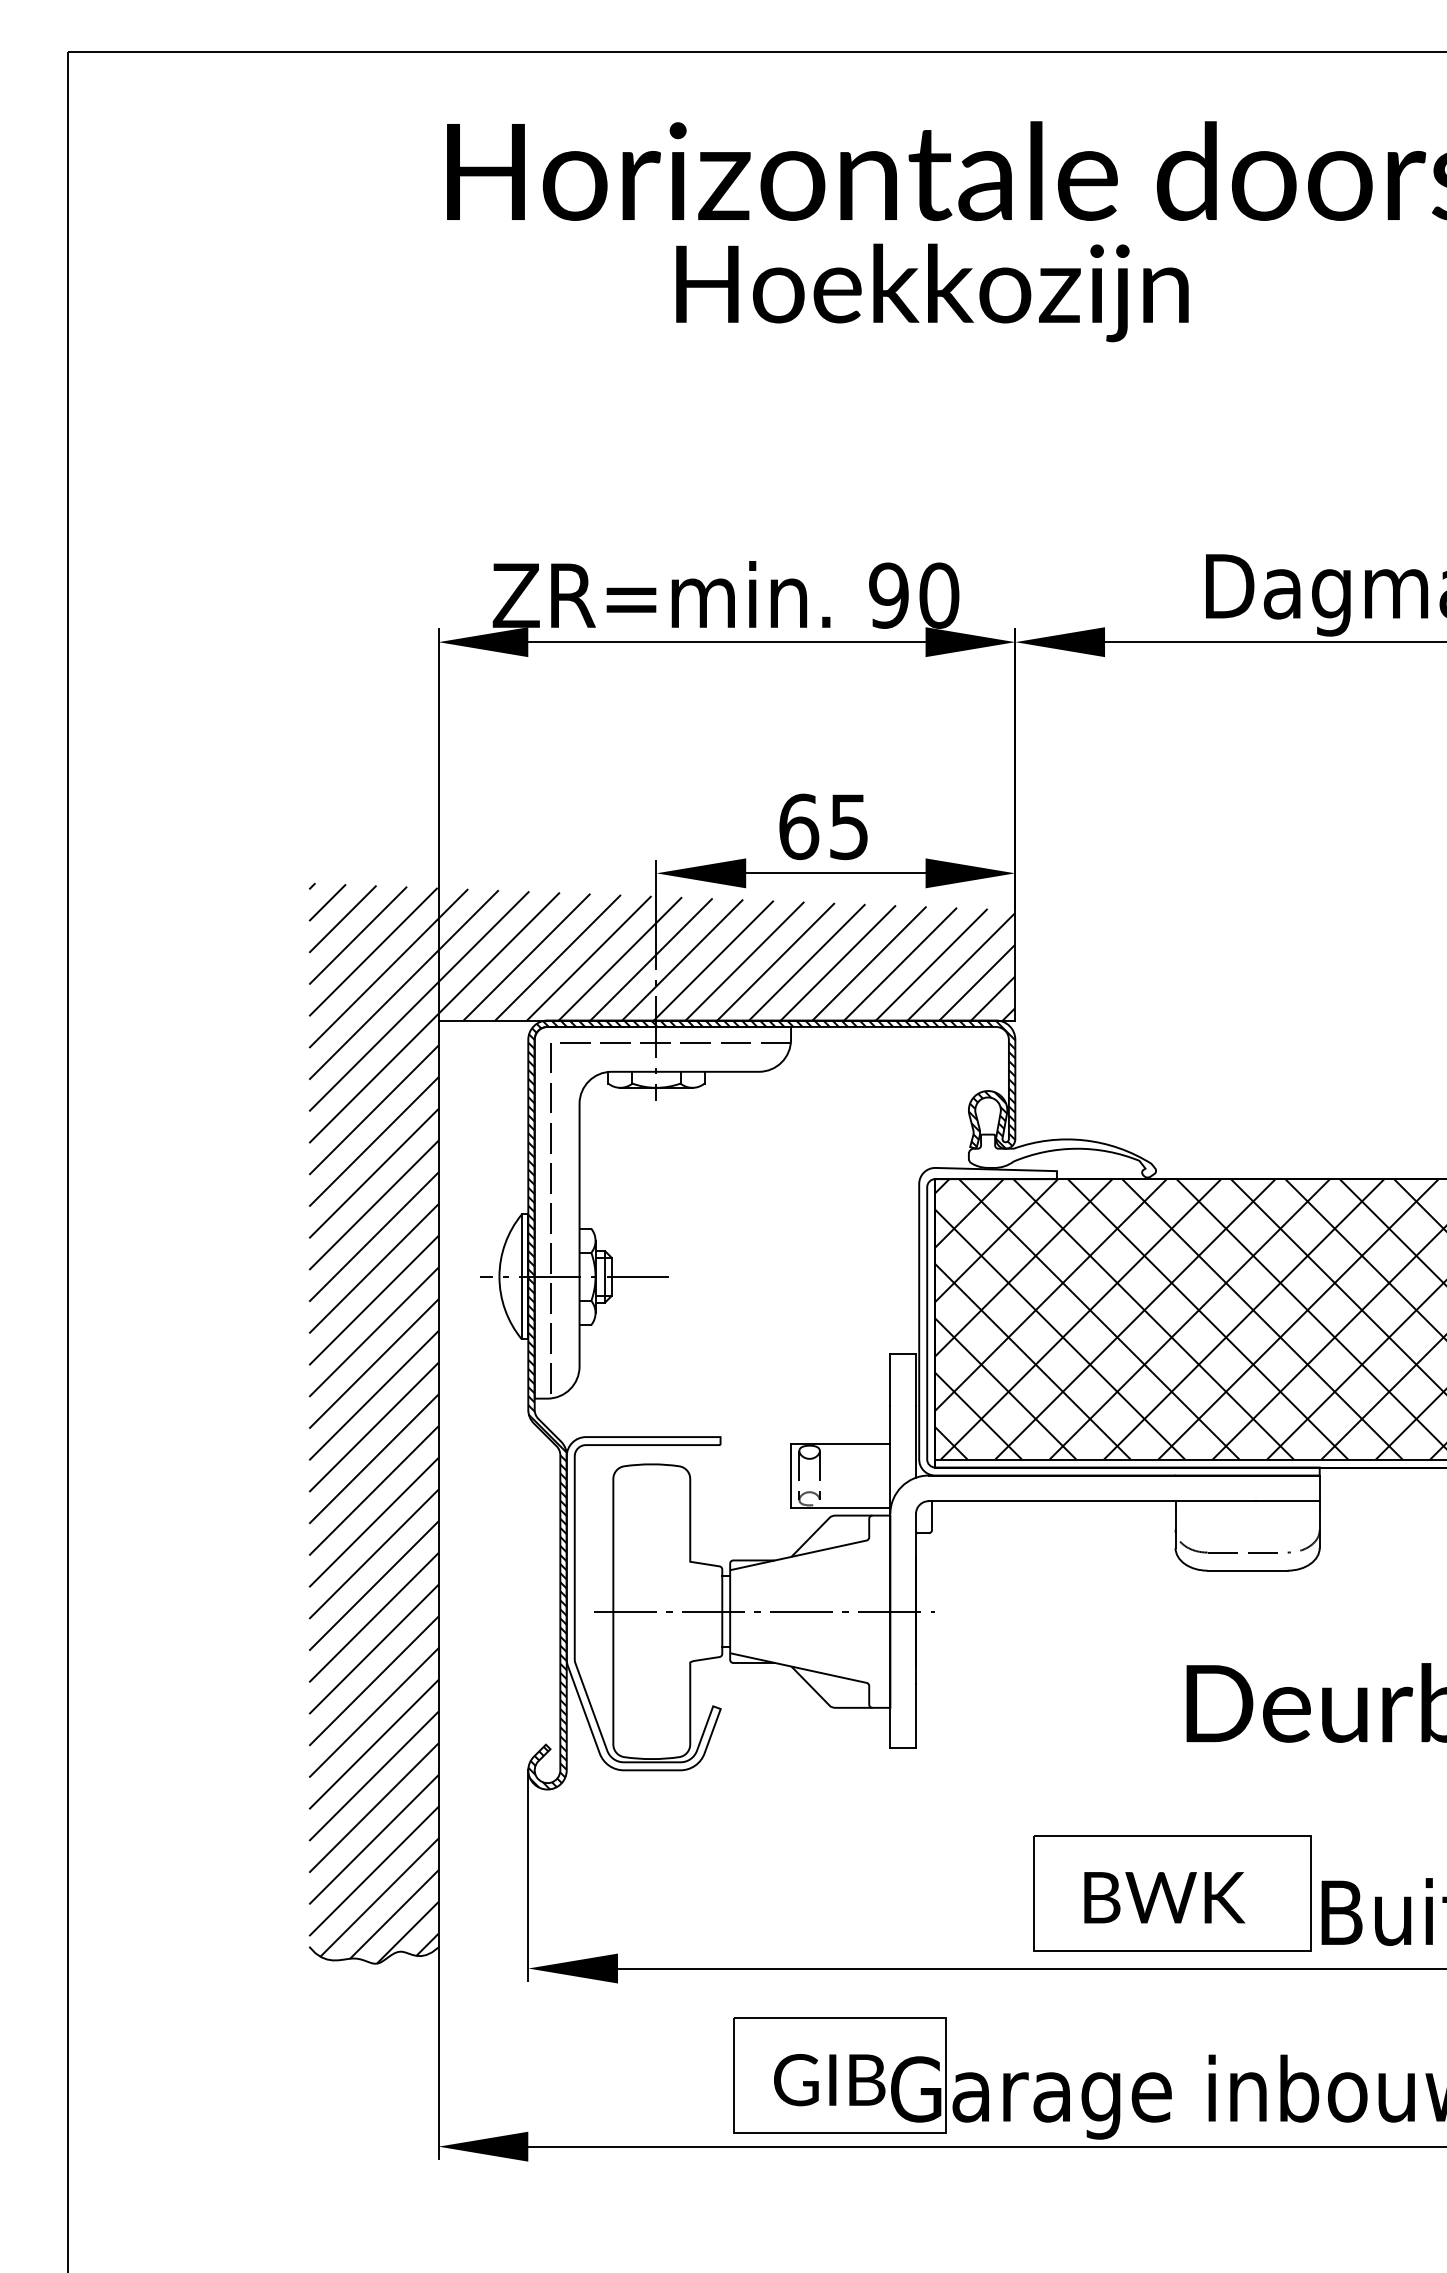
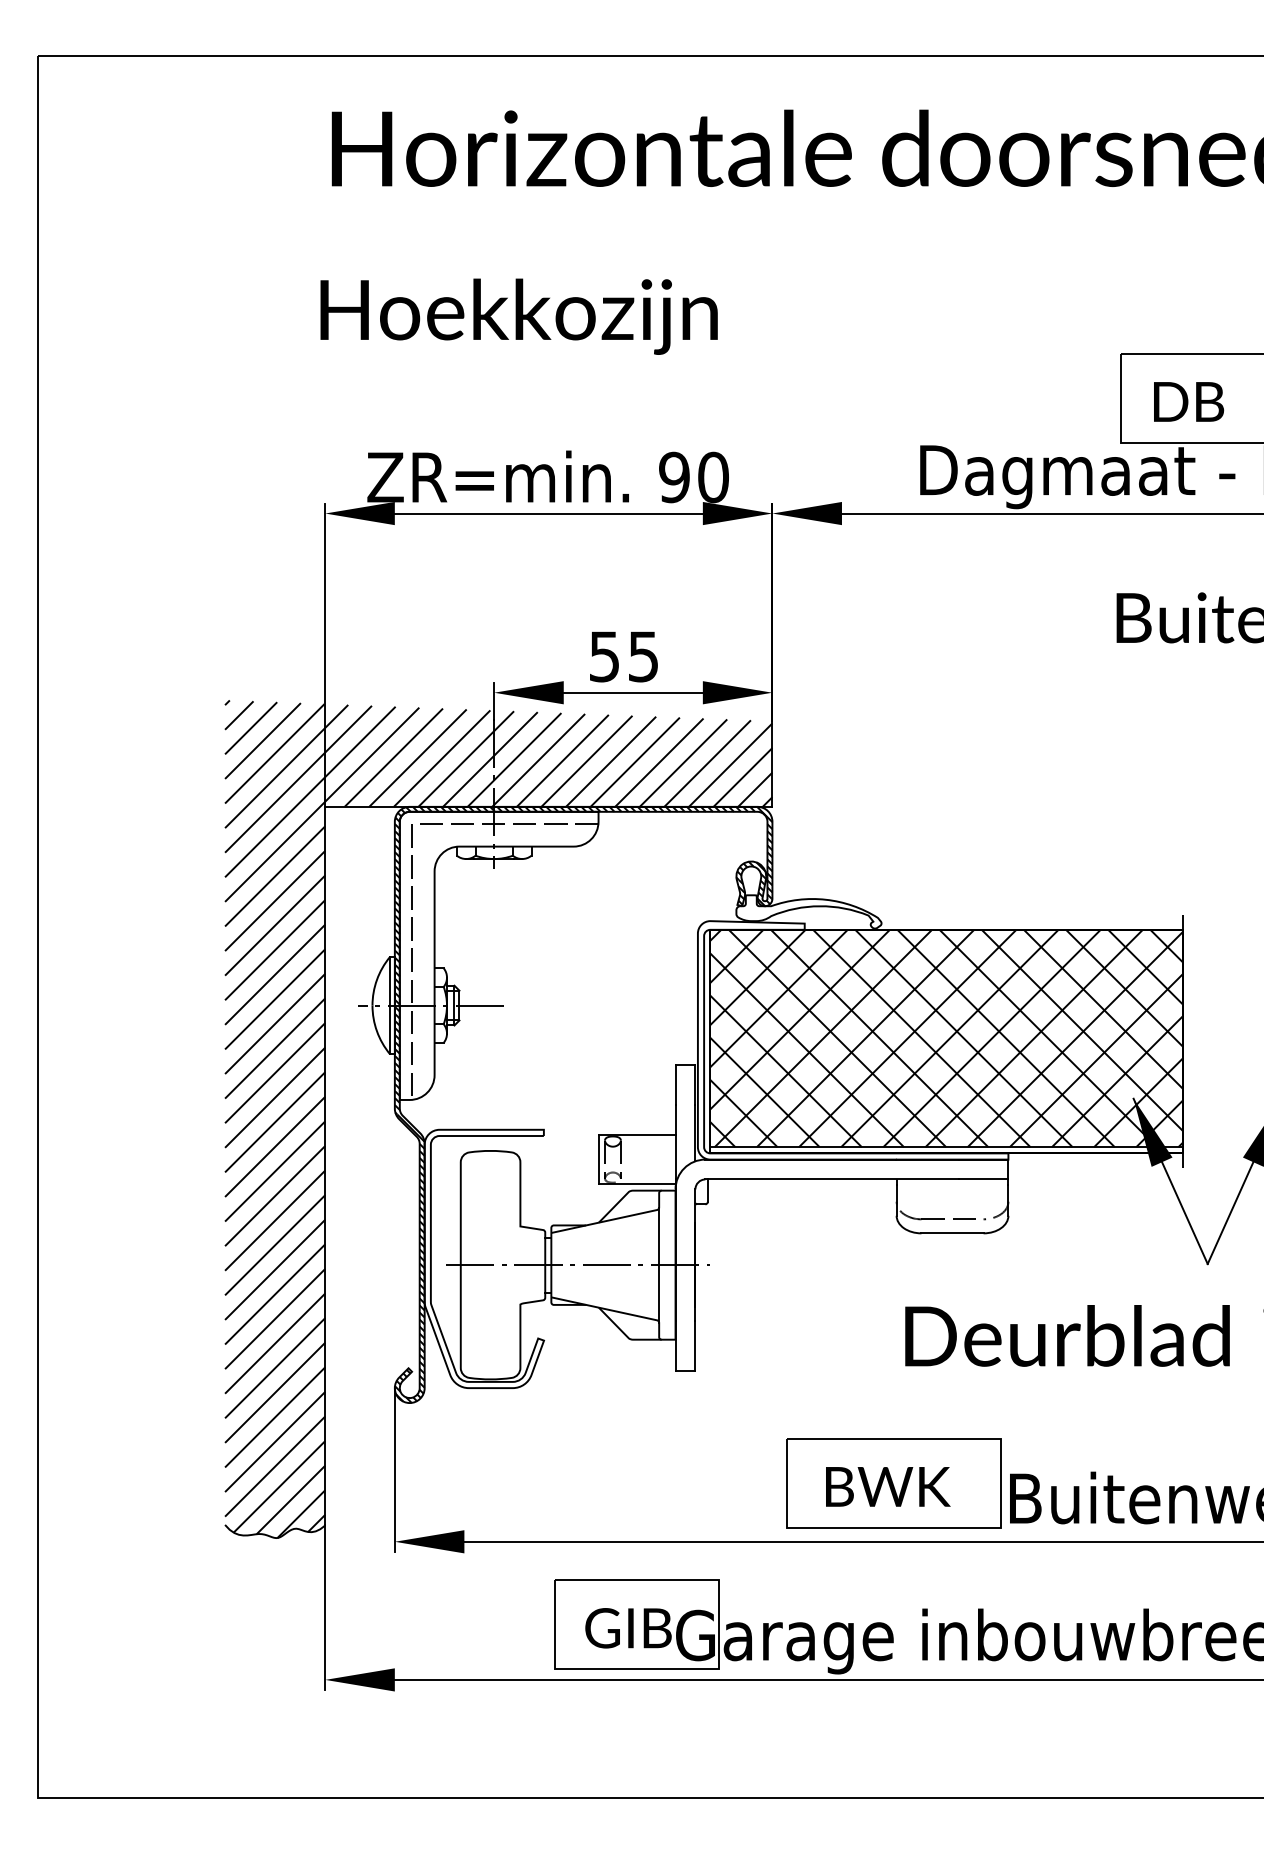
text: (931, 292) -> (518, 316), moved
text: (798, 826) -> (604, 656), 65 -> 55
line: (869, 1610) -> (659, 1264), added

